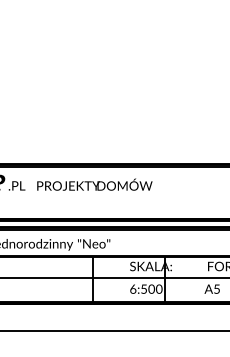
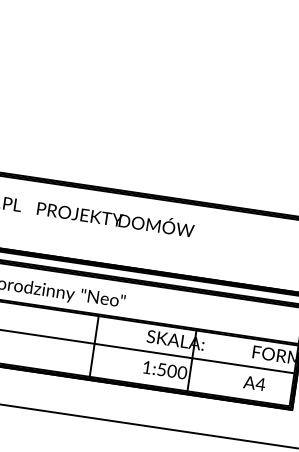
text: (133, 288) -> (147, 366), 6:500 -> 1:500
text: (216, 288) -> (260, 383), A5 -> A4

